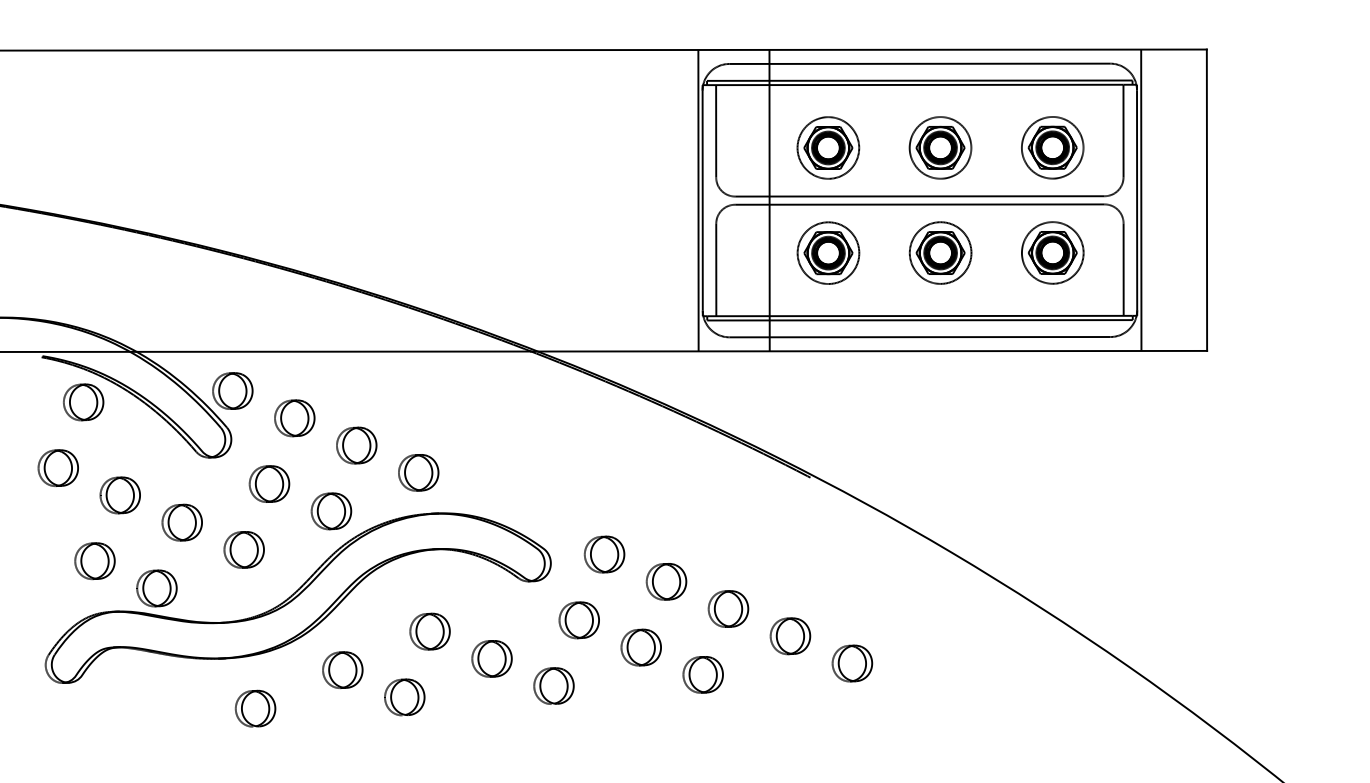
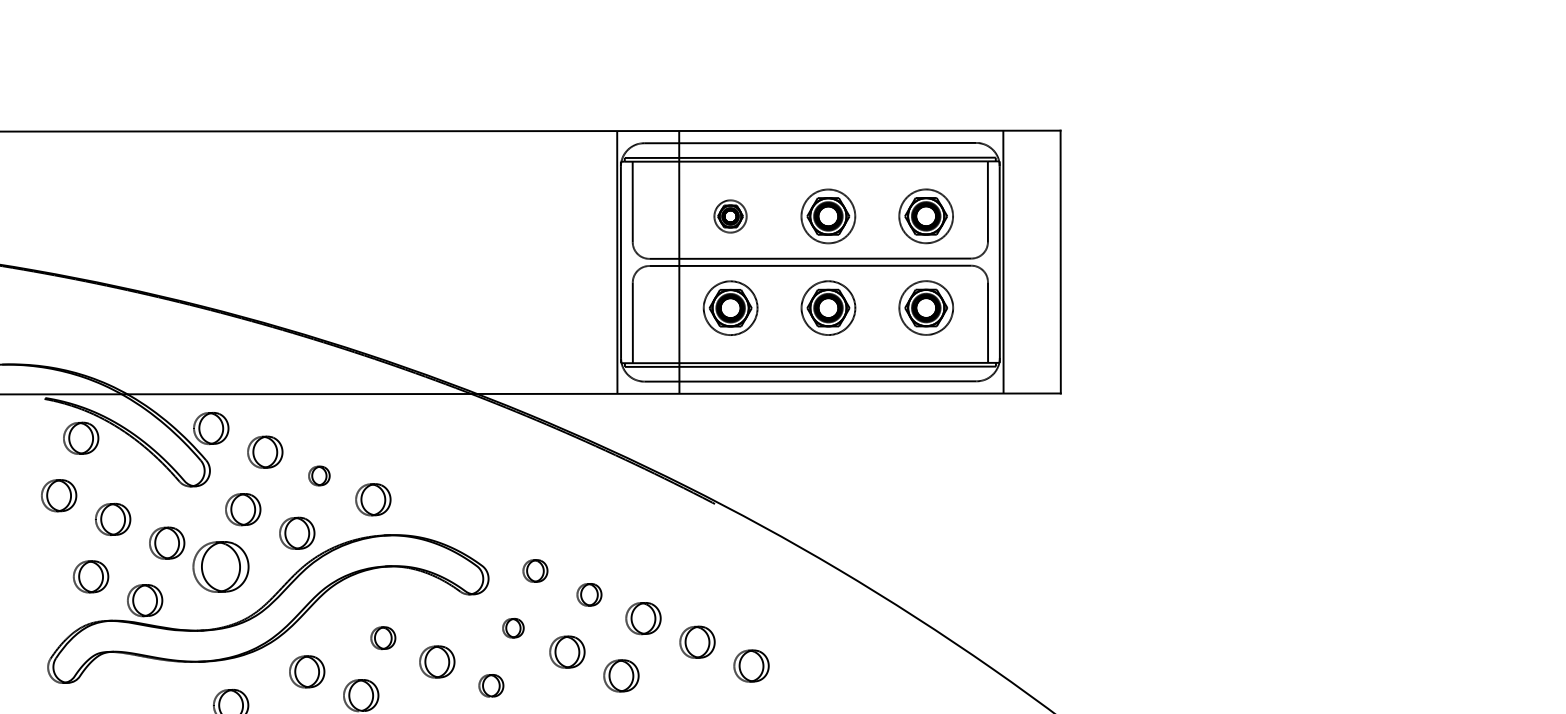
part: (828, 147) -> (730, 216), size x0.6
part: (356, 444) -> (319, 475), size x0.6
part: (244, 549) -> (221, 566), size x1.6
part: (604, 553) -> (535, 570), size x0.7
part: (666, 581) -> (589, 594), size x0.7
part: (579, 619) -> (513, 627), size x0.6
part: (430, 630) -> (383, 637), size x0.7
part: (554, 685) -> (491, 685), size x0.7

